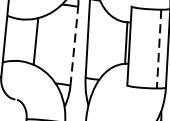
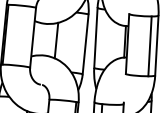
line: (74, 45) -> (85, 43), dashed -> solid
line: (159, 49) -> (150, 46), dashed -> solid

